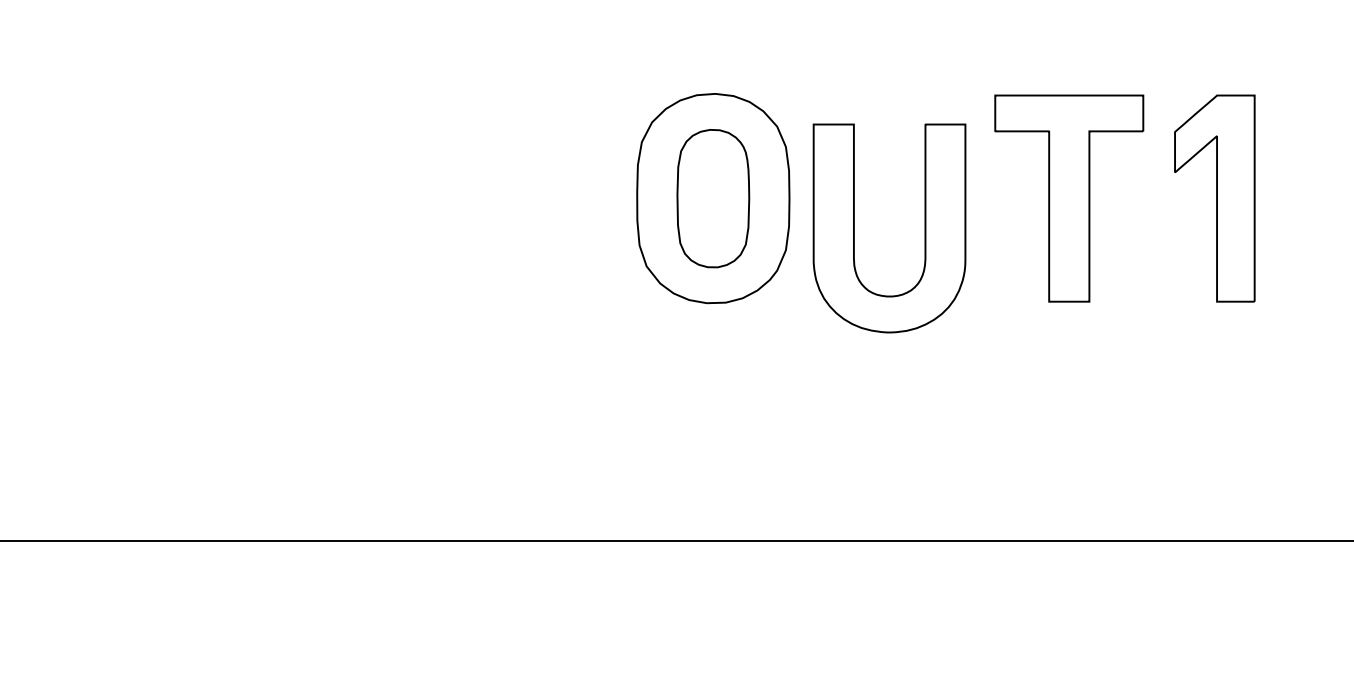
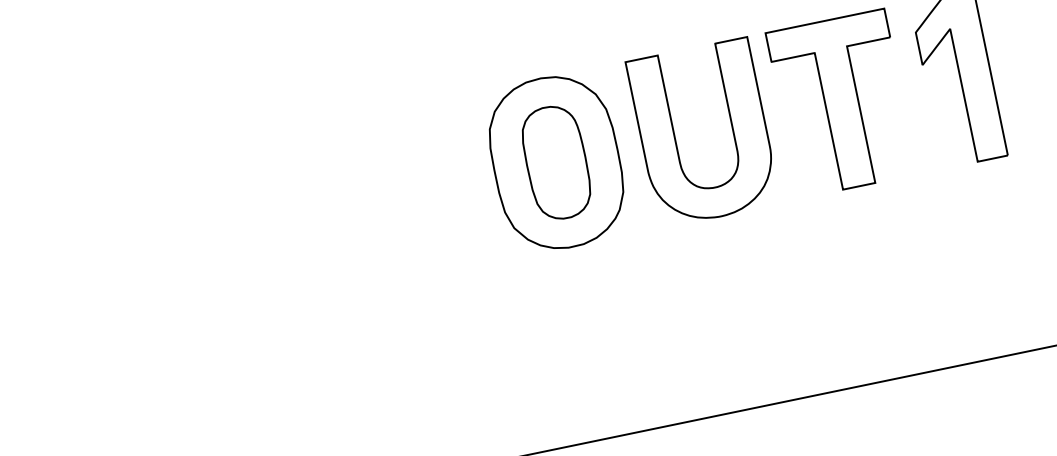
part: (854, 228) -> (675, 138), moved

